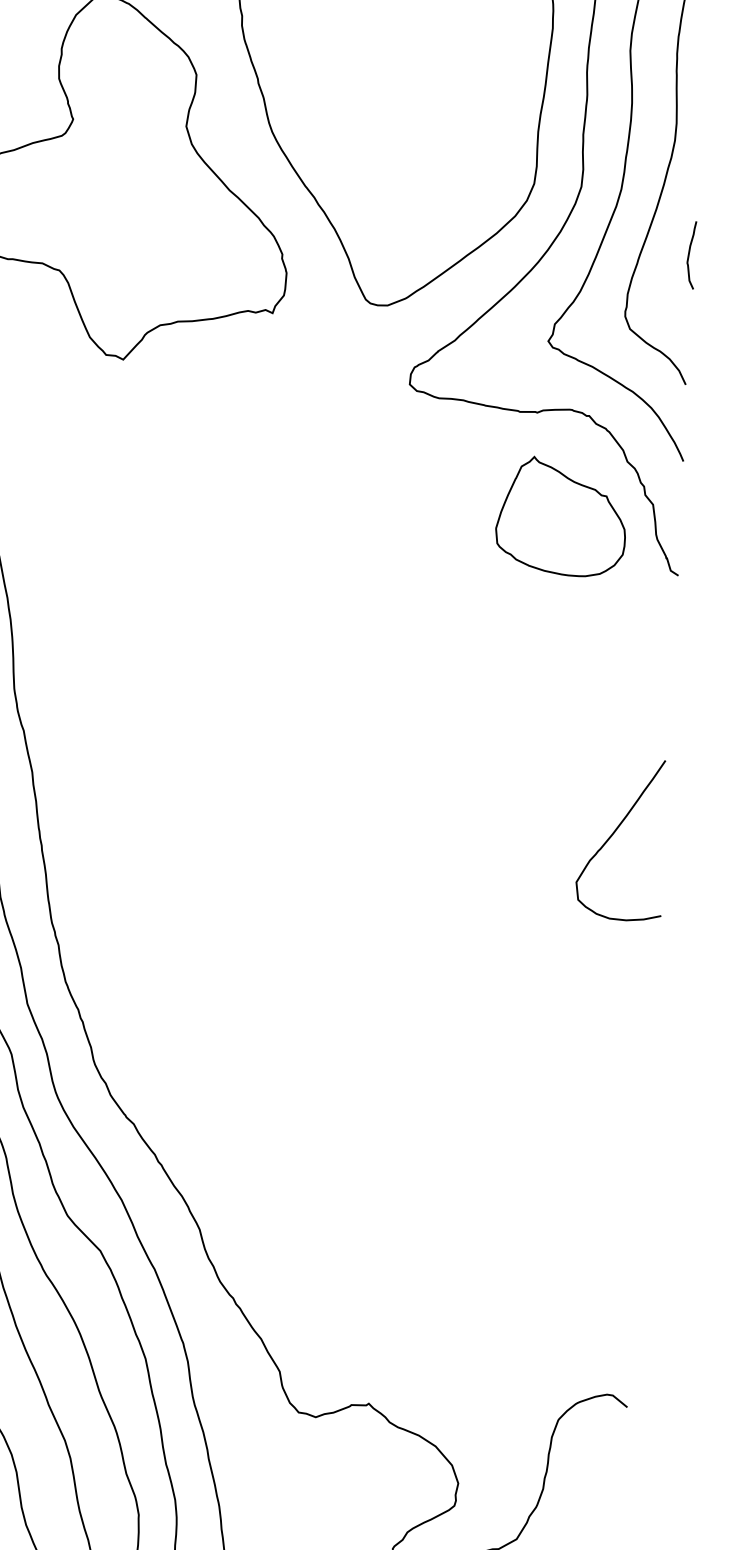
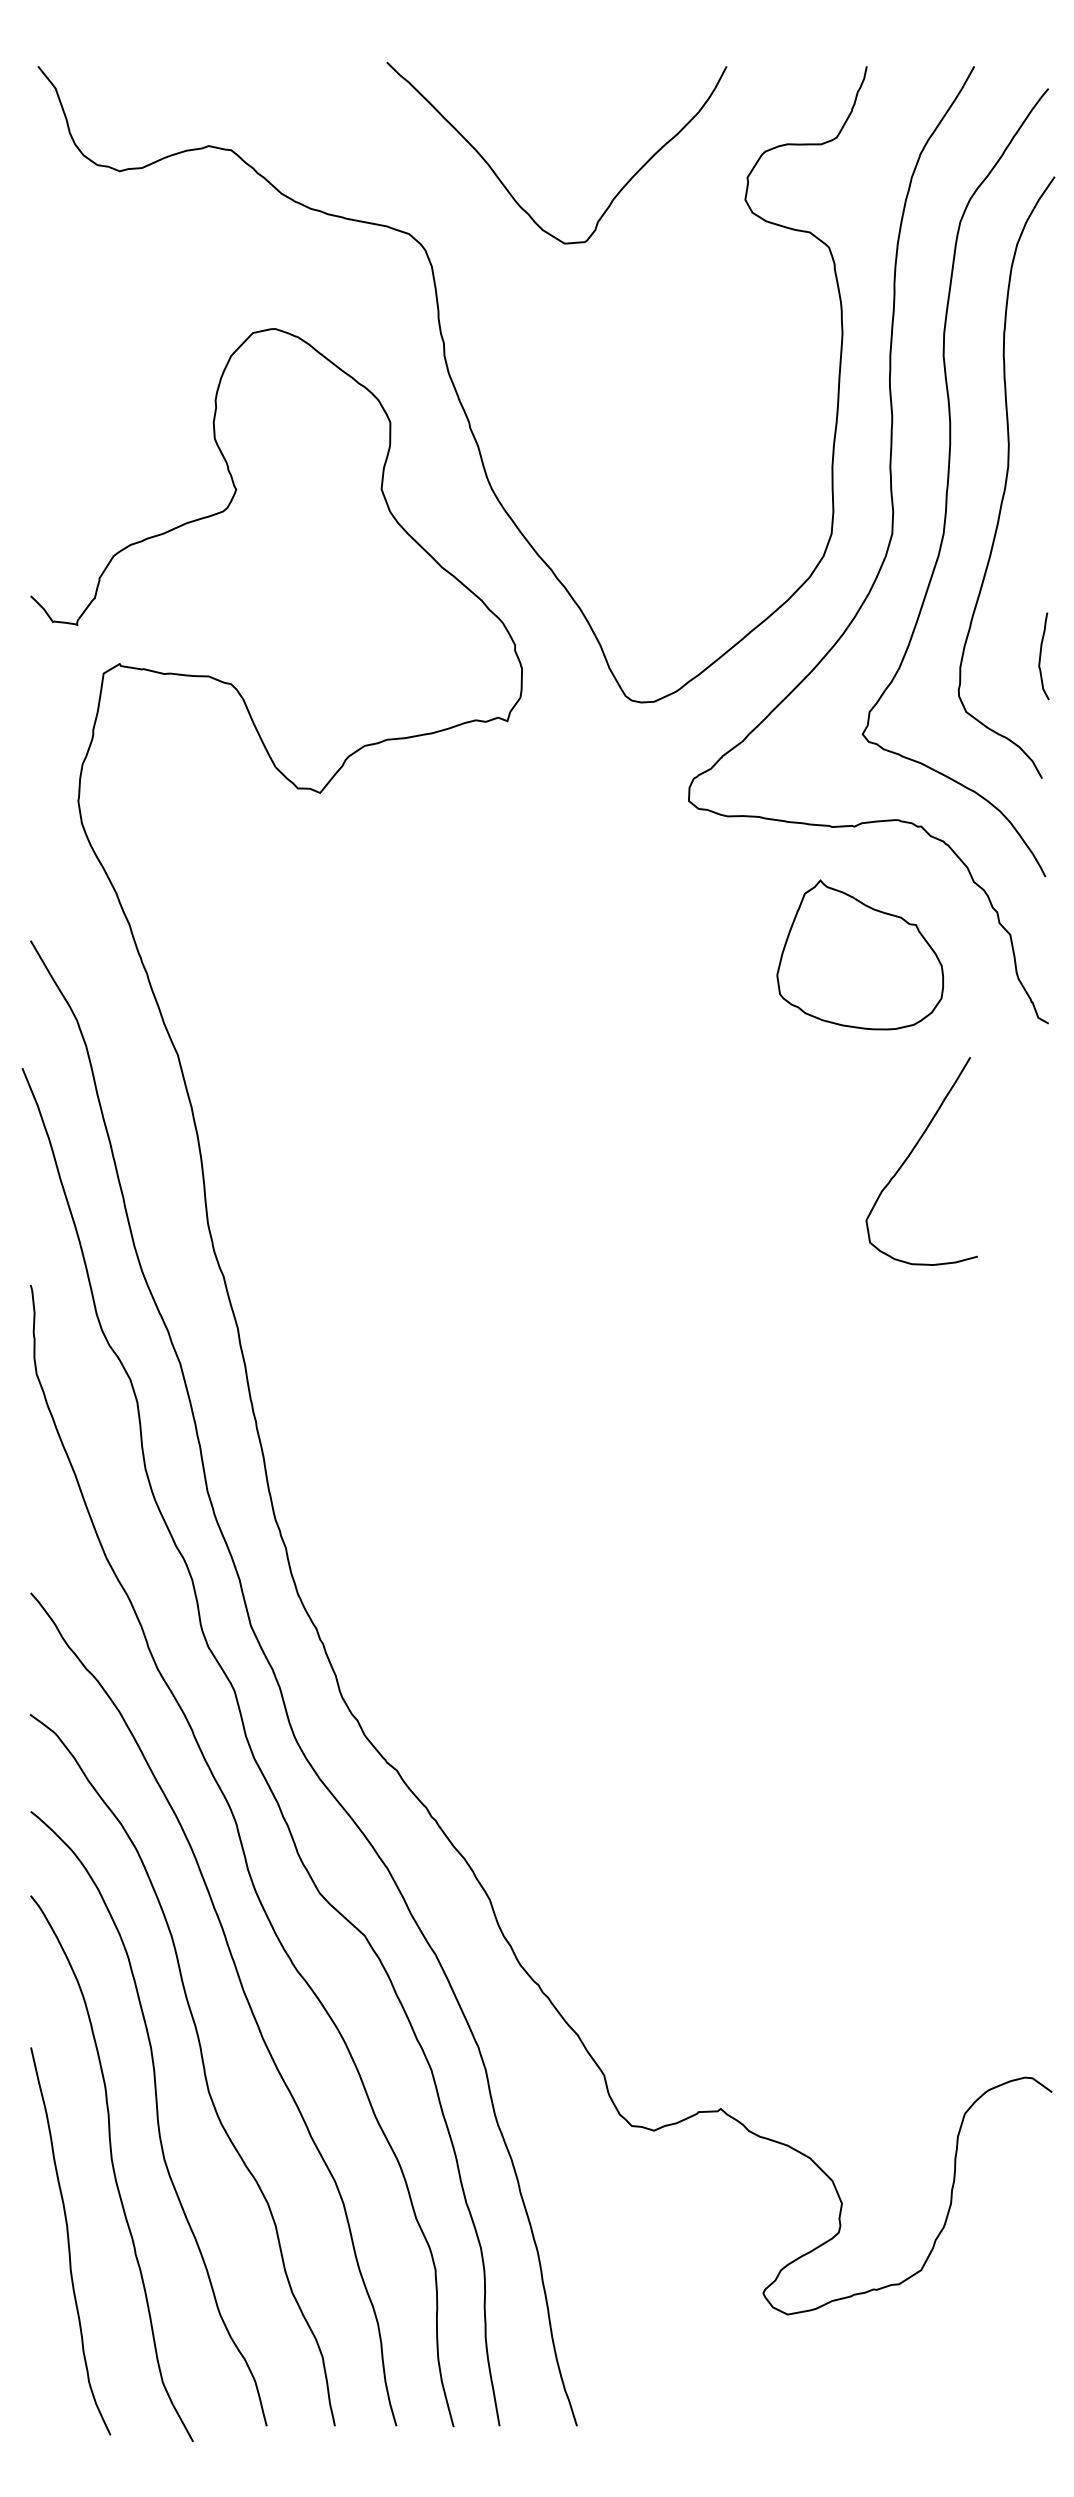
curve: (689, 255) -> (1041, 656), moved
part: (561, 516) -> (859, 954), moved
curve: (614, 833) -> (910, 1155), moved

